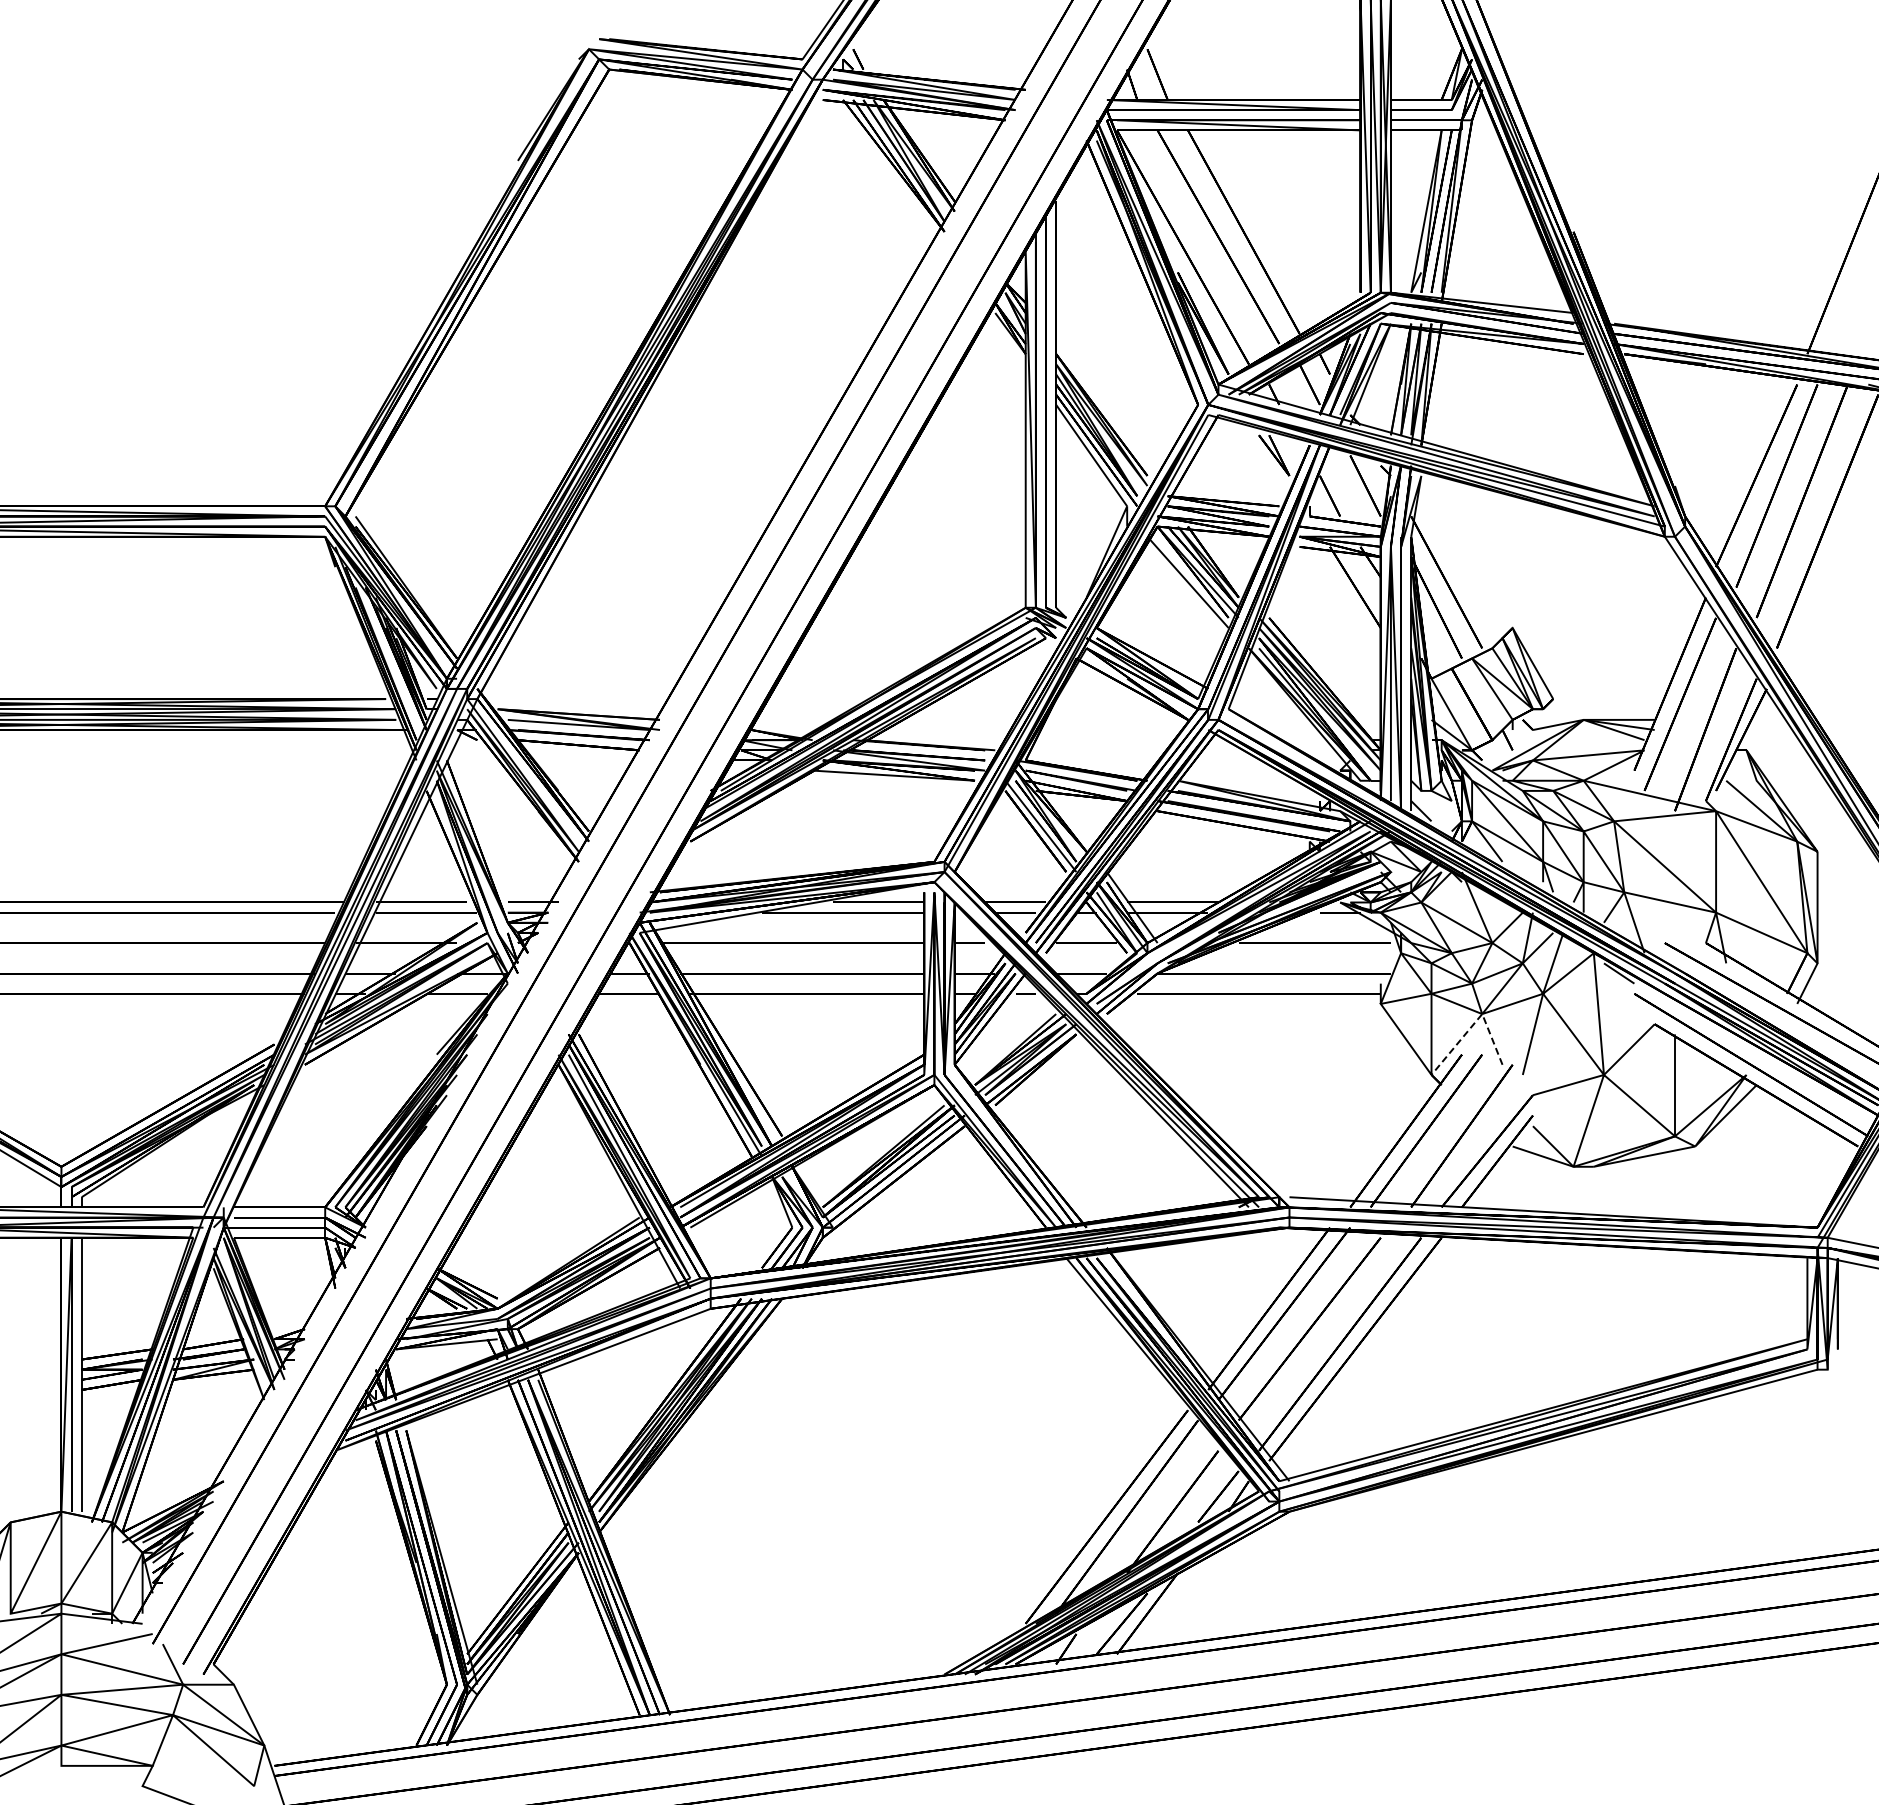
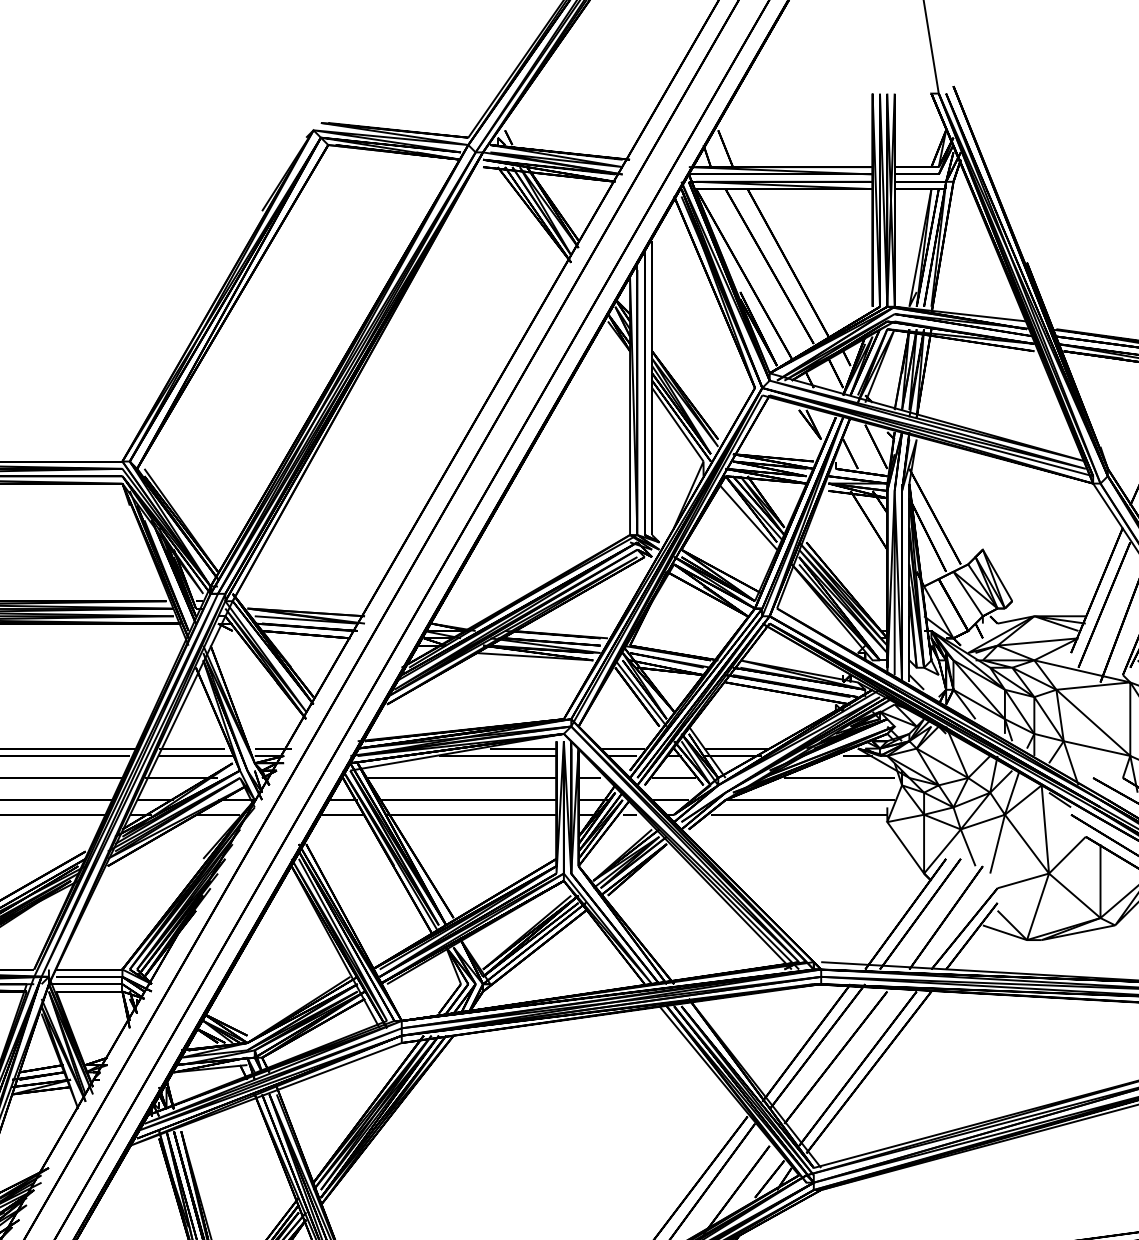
line: (1474, 1023) -> (955, 836), dashed -> solid

